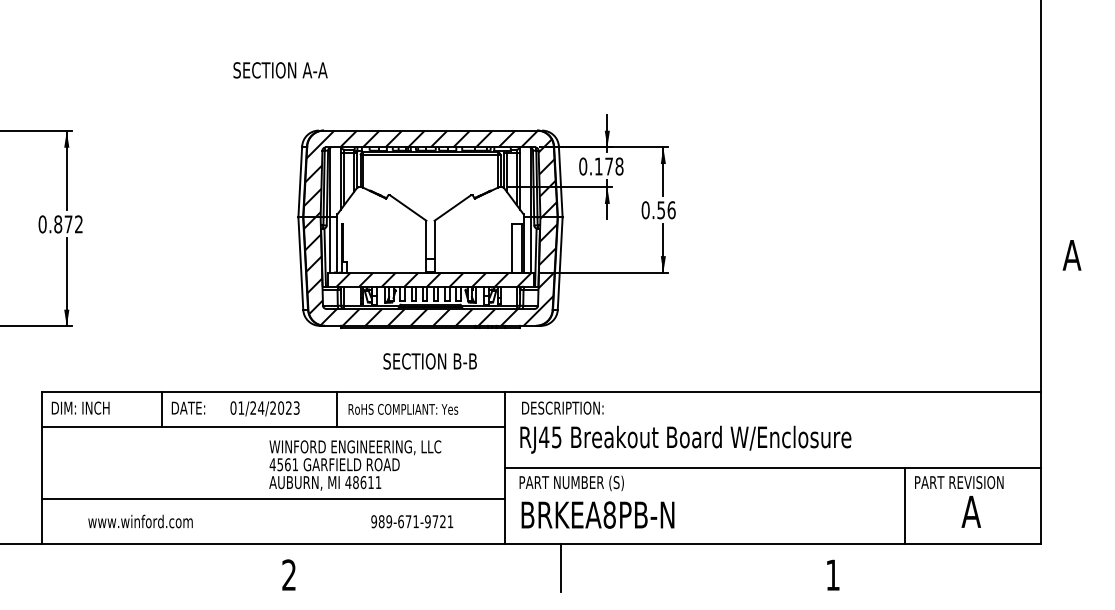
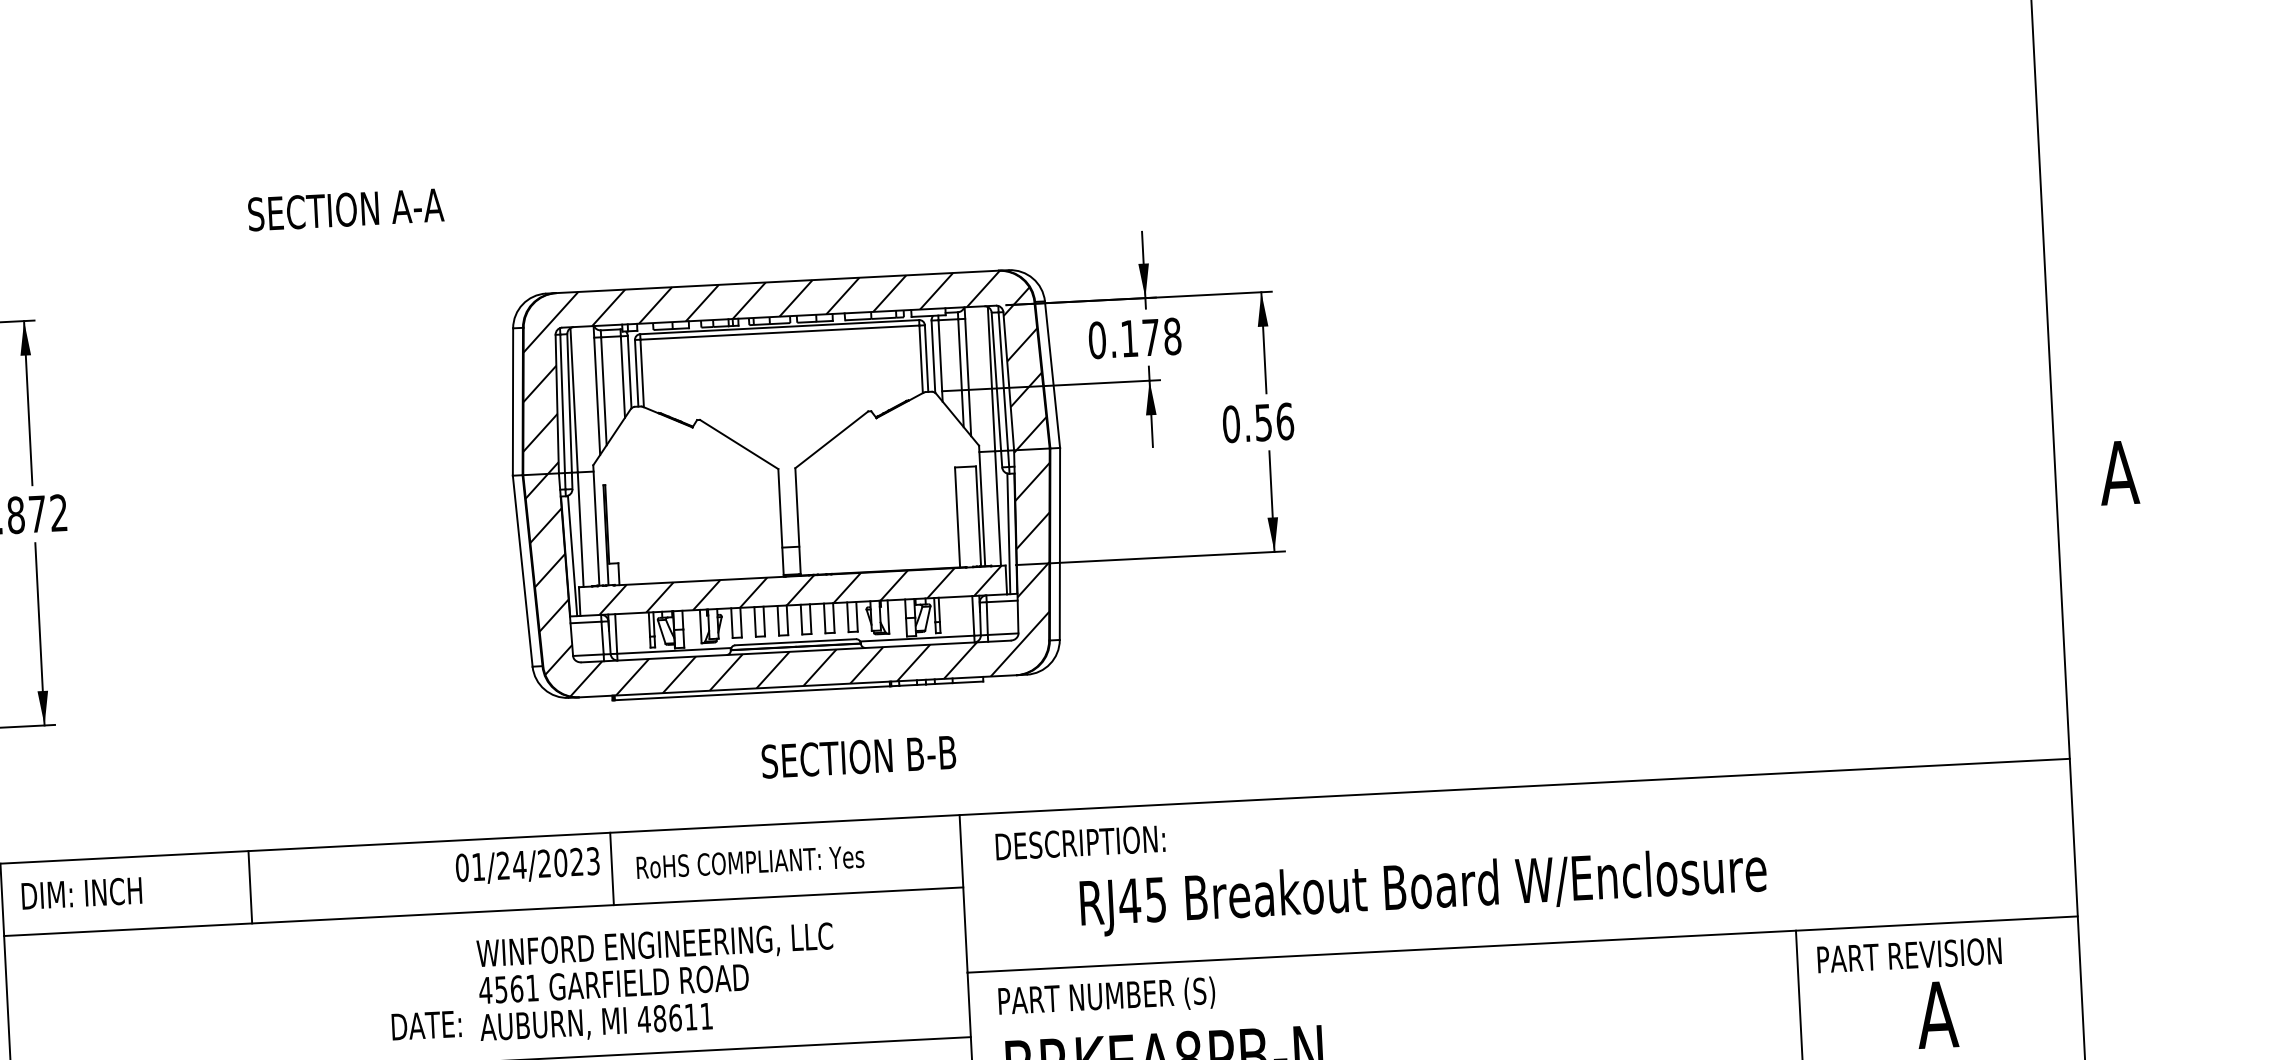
text: (280, 70) -> (345, 210), moved
text: (429, 361) -> (857, 757), moved
text: (188, 407) -> (426, 1024), moved
text: (264, 408) -> (526, 865), moved
text: (685, 439) -> (1422, 890), moved

